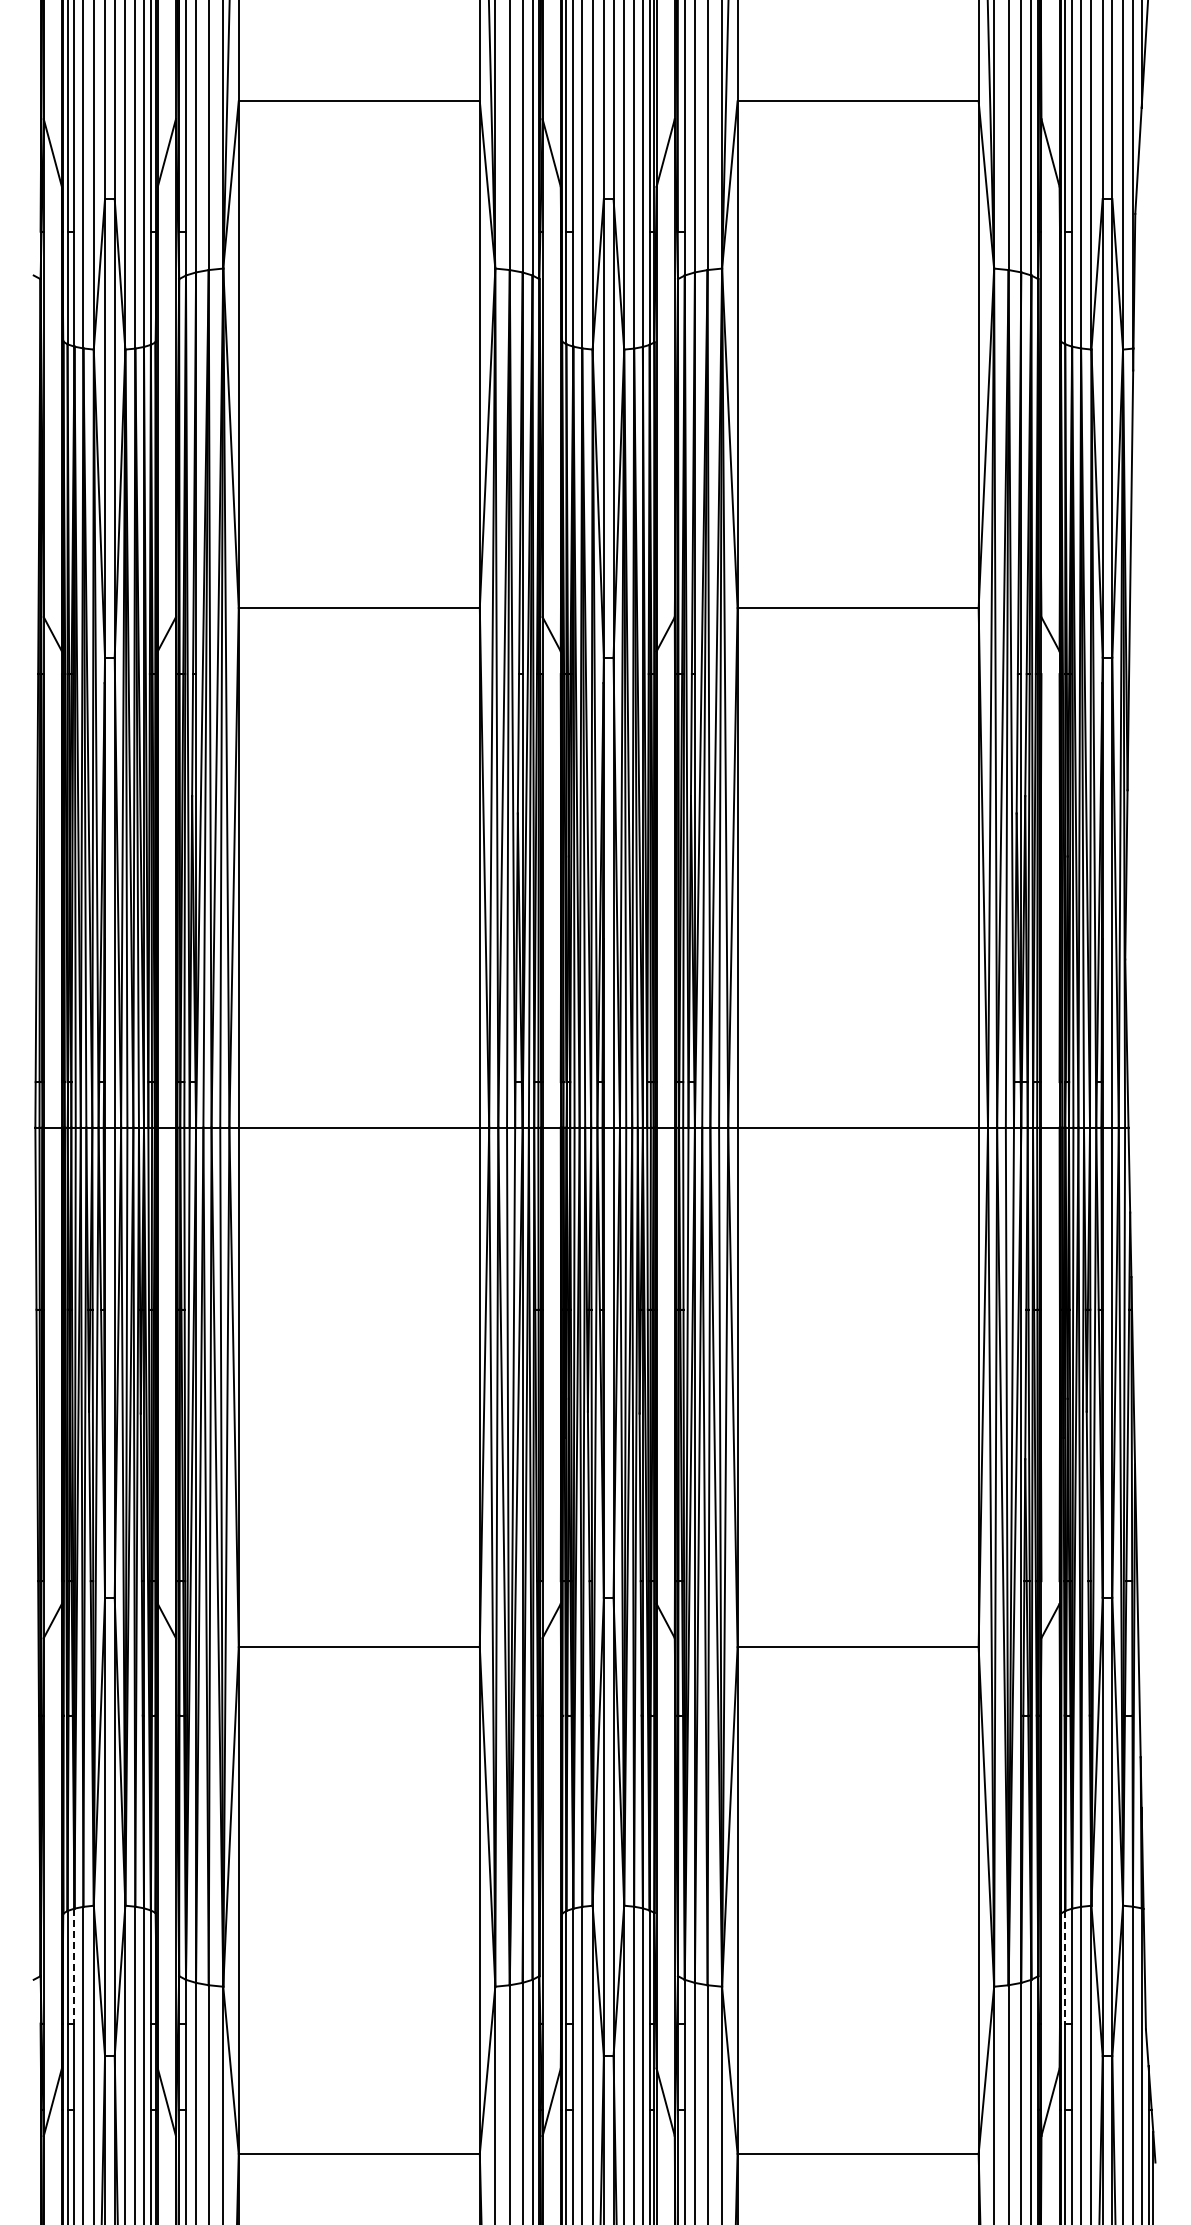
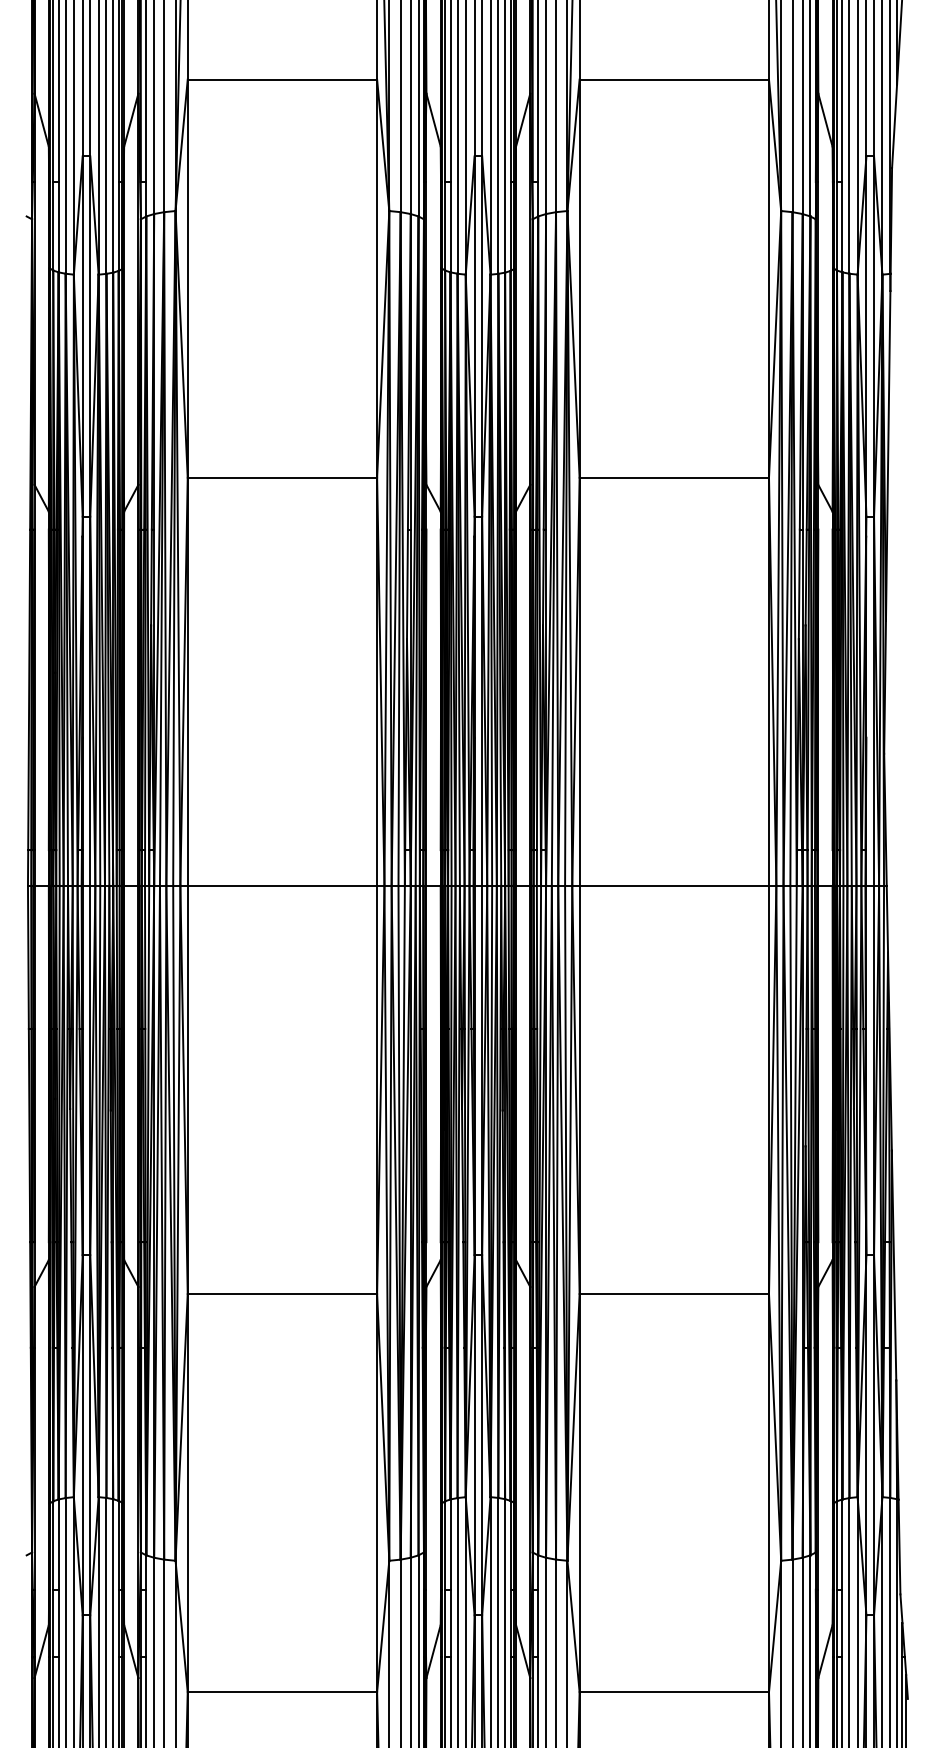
line: (74, 1966) -> (58, 1544), dashed -> solid
line: (1065, 1967) -> (837, 1545), dashed -> solid

